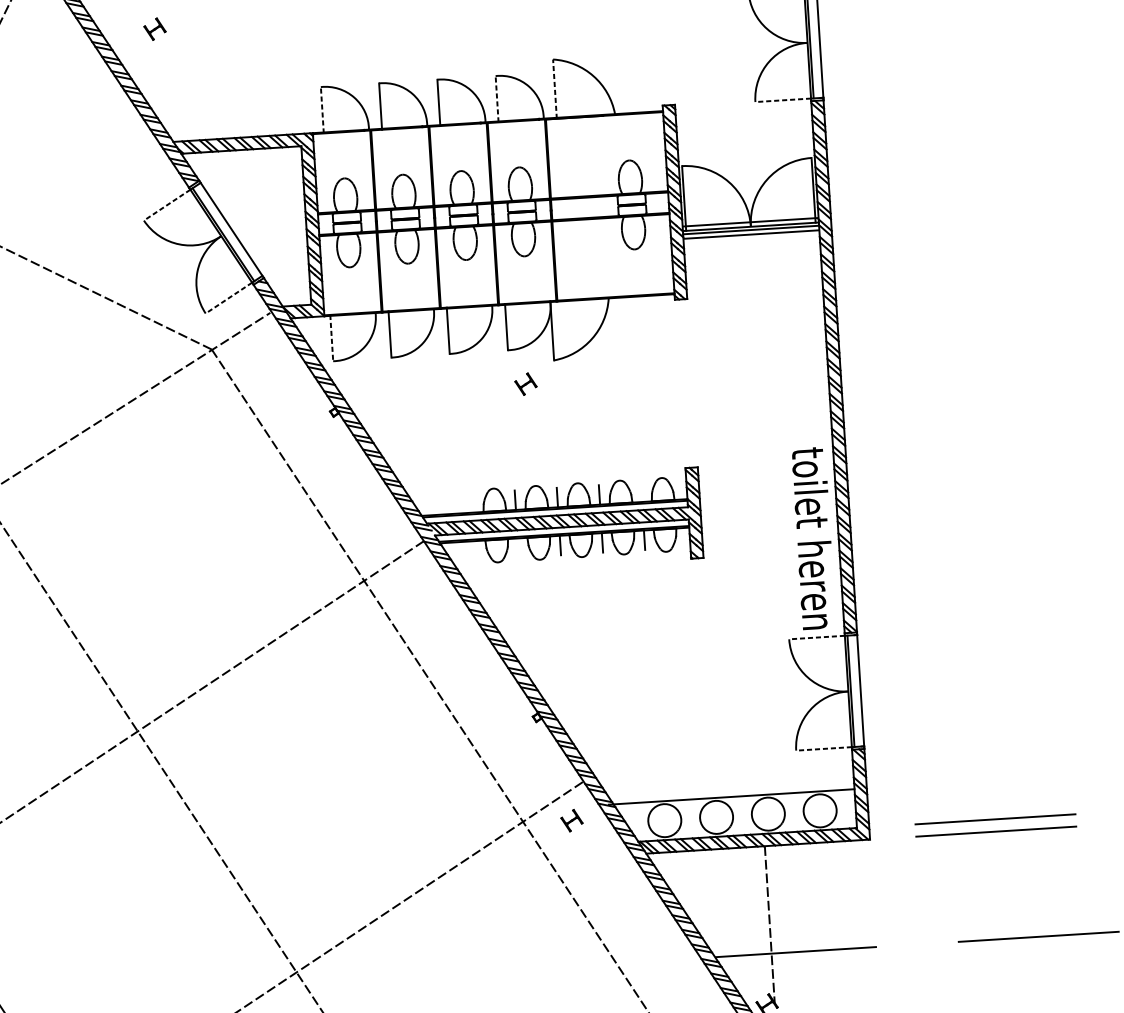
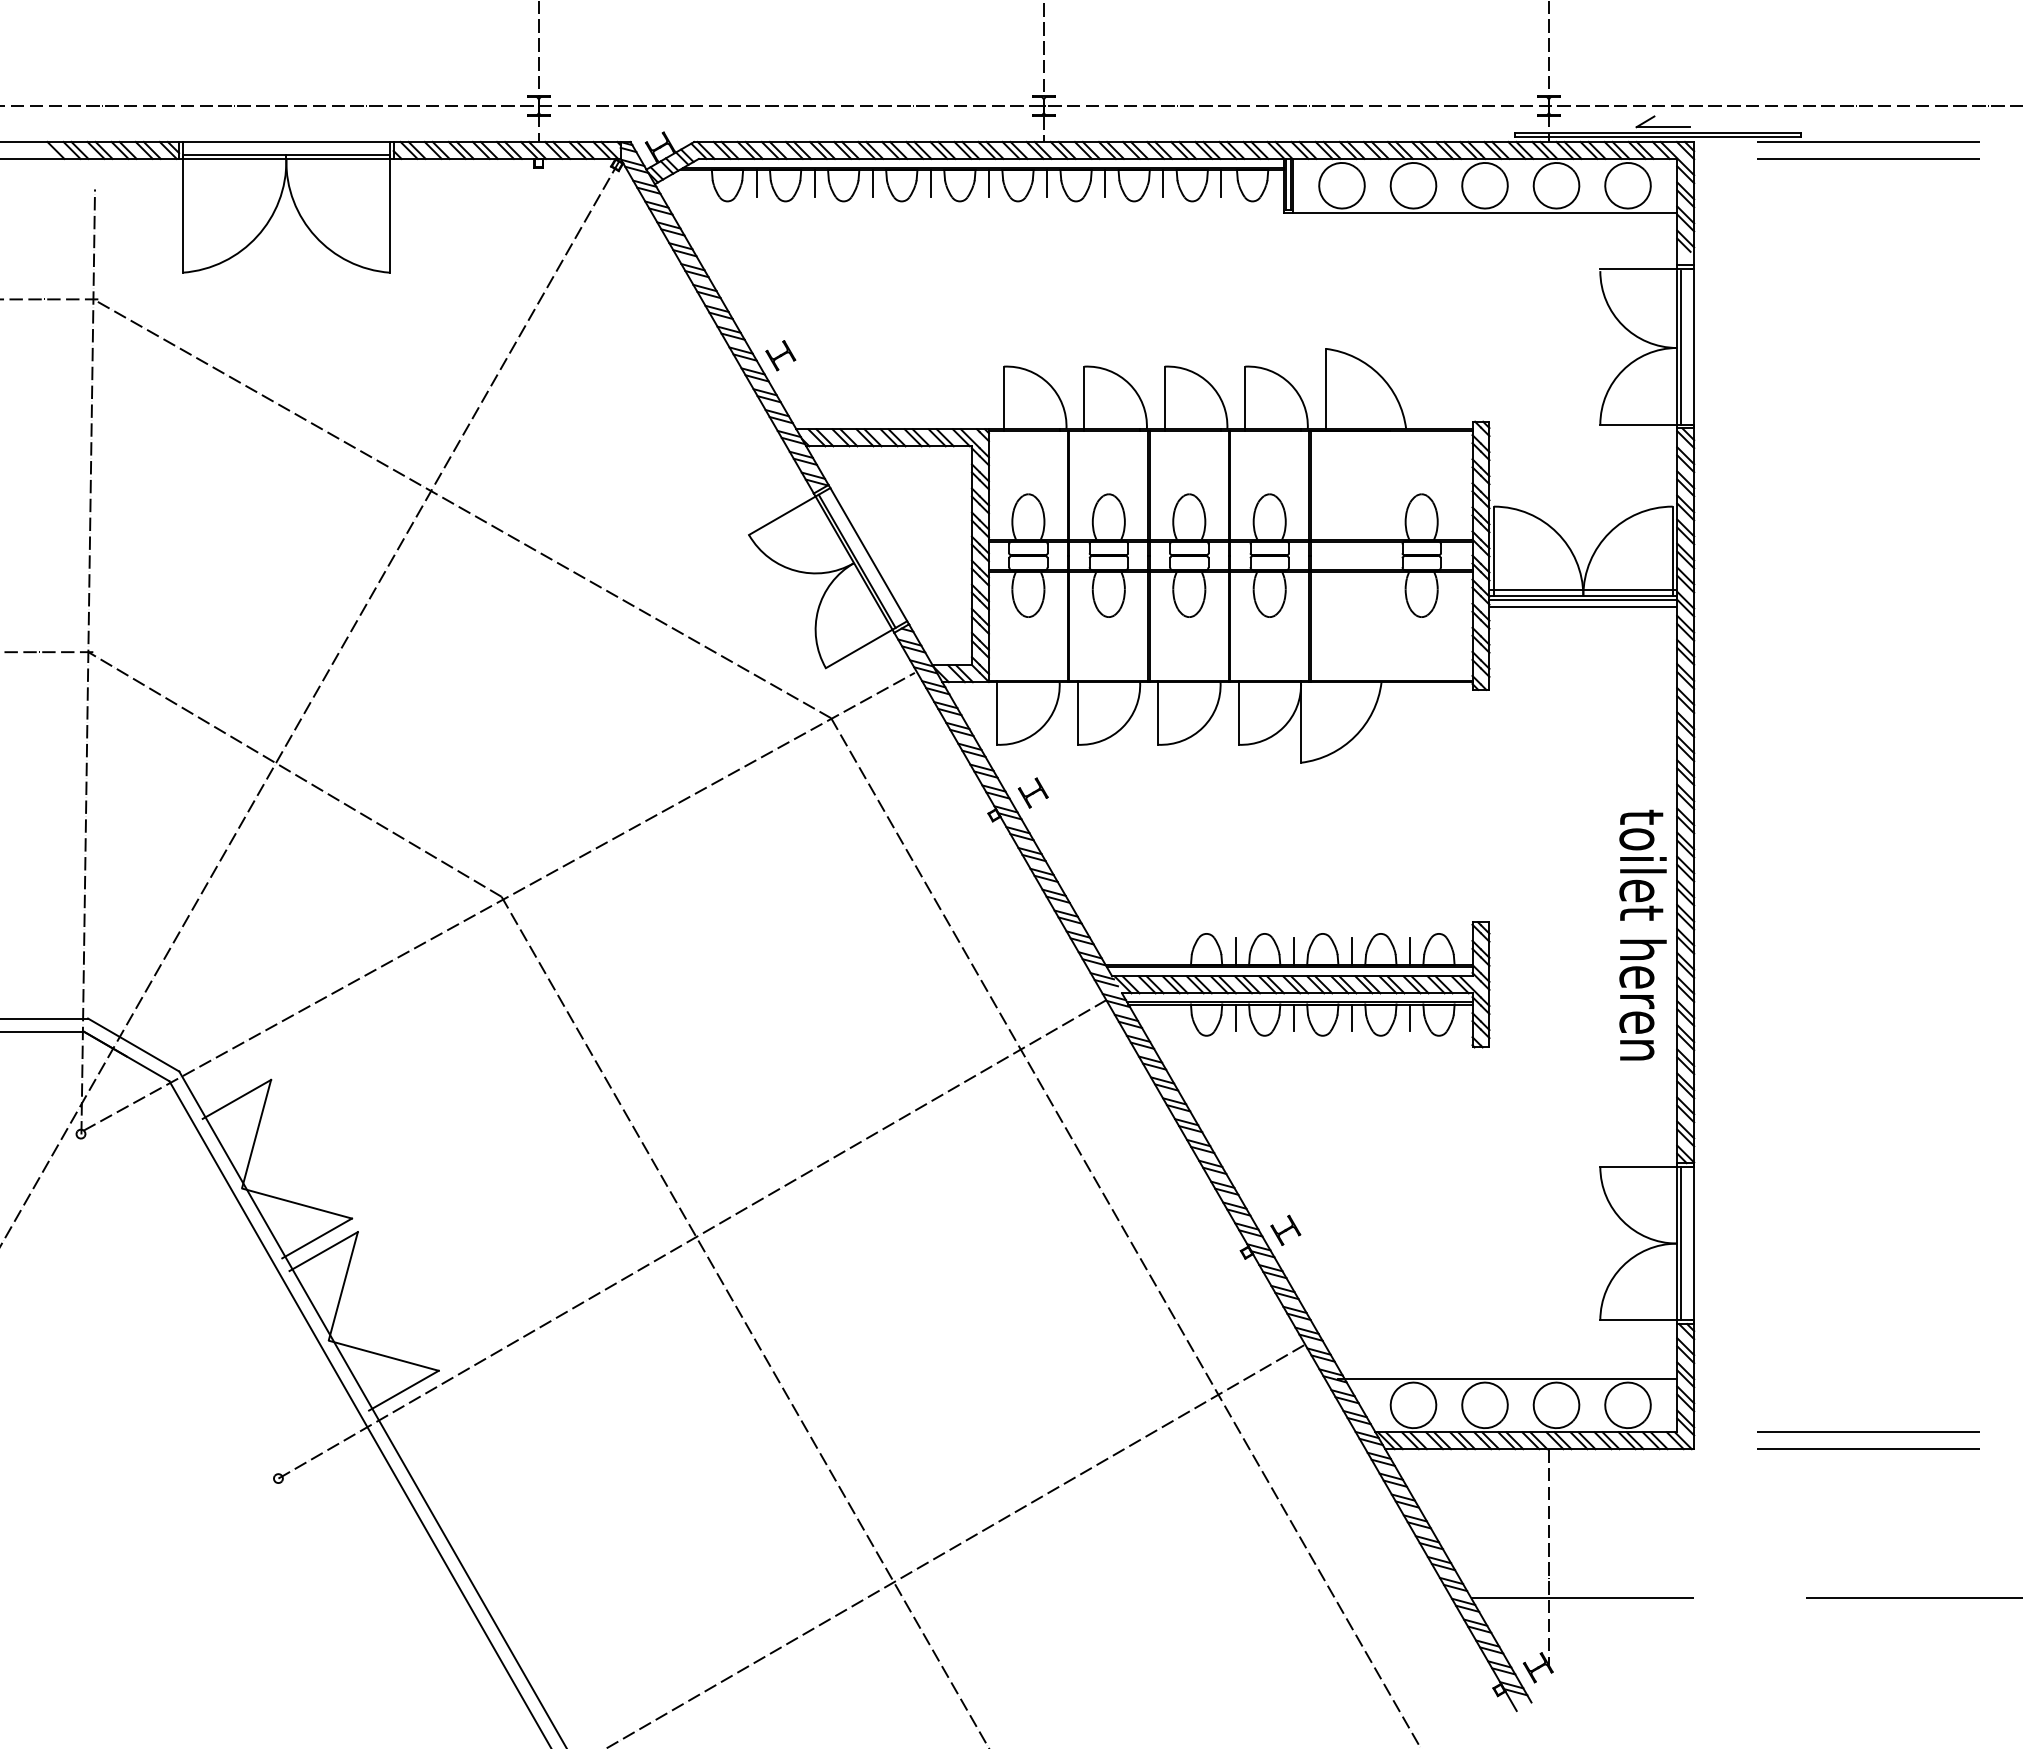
part: (154, 29) -> (780, 355), moved
line: (554, 88) -> (1325, 389), dashed -> solid
line: (497, 99) -> (1245, 398), dashed -> solid
line: (783, 100) -> (1638, 424), dashed -> solid
line: (322, 110) -> (1003, 398), dashed -> solid
line: (166, 205) -> (781, 516), dashed -> solid
line: (228, 298) -> (858, 649), dashed -> solid
line: (331, 337) -> (997, 712), dashed -> solid
part: (525, 383) -> (1032, 792), moved
line: (641, 492) -> (1409, 951), added
text: (813, 538) -> (1642, 934), moved
line: (518, 547) -> (1235, 1017), added
line: (816, 637) -> (1638, 1166), dashed -> solid
line: (823, 748) -> (1638, 1320), dashed -> solid
part: (571, 820) -> (1285, 1229), moved

